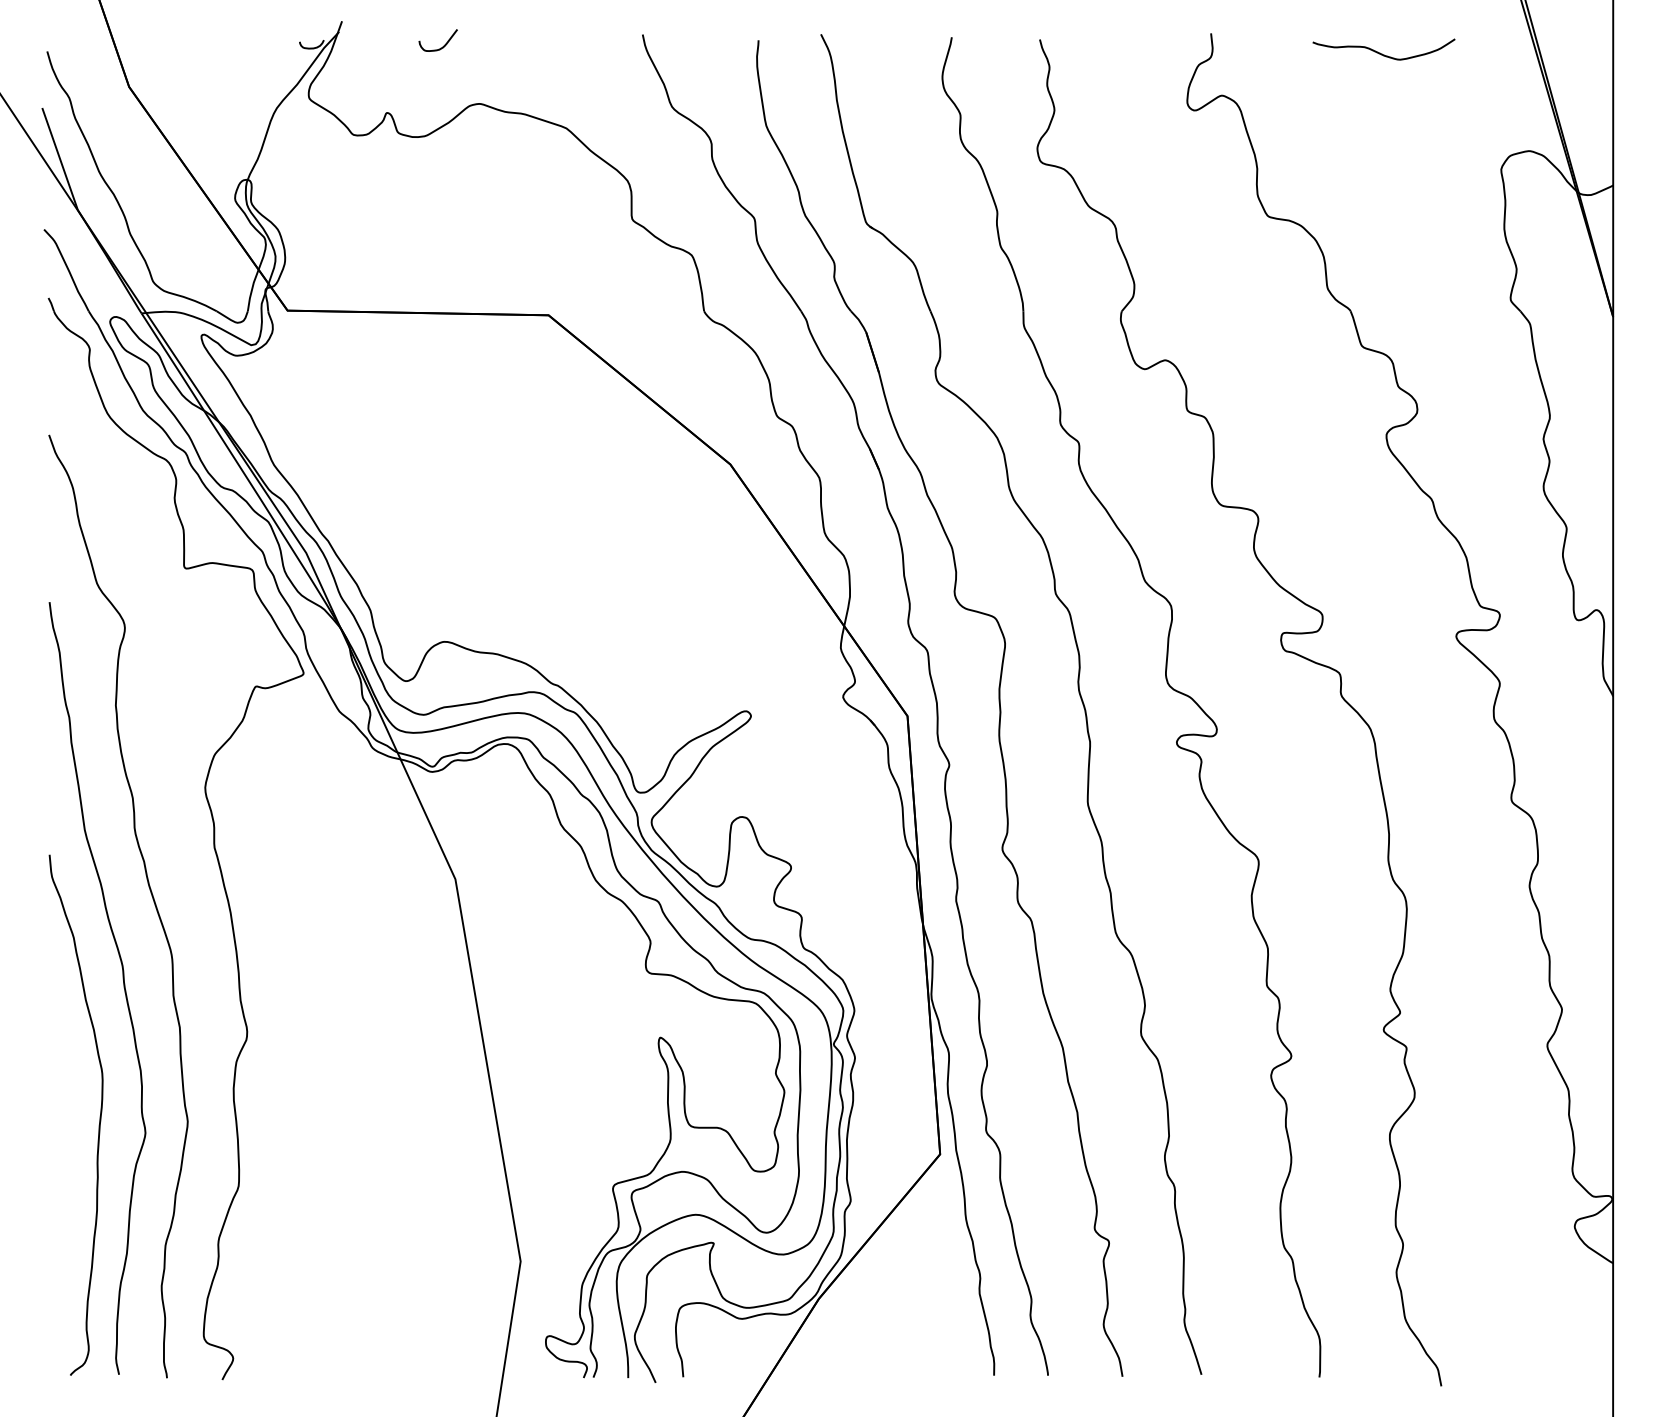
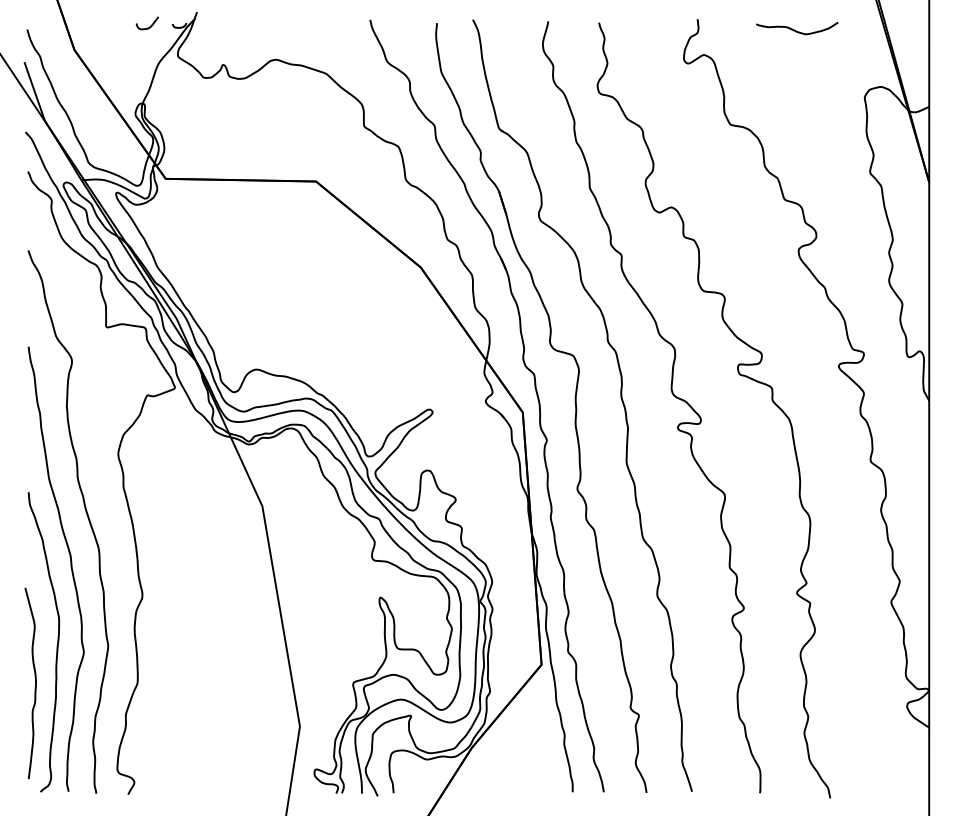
curve: (438, 47) -> (147, 27), moved
curve: (61, 1186) -> (35, 683), added

